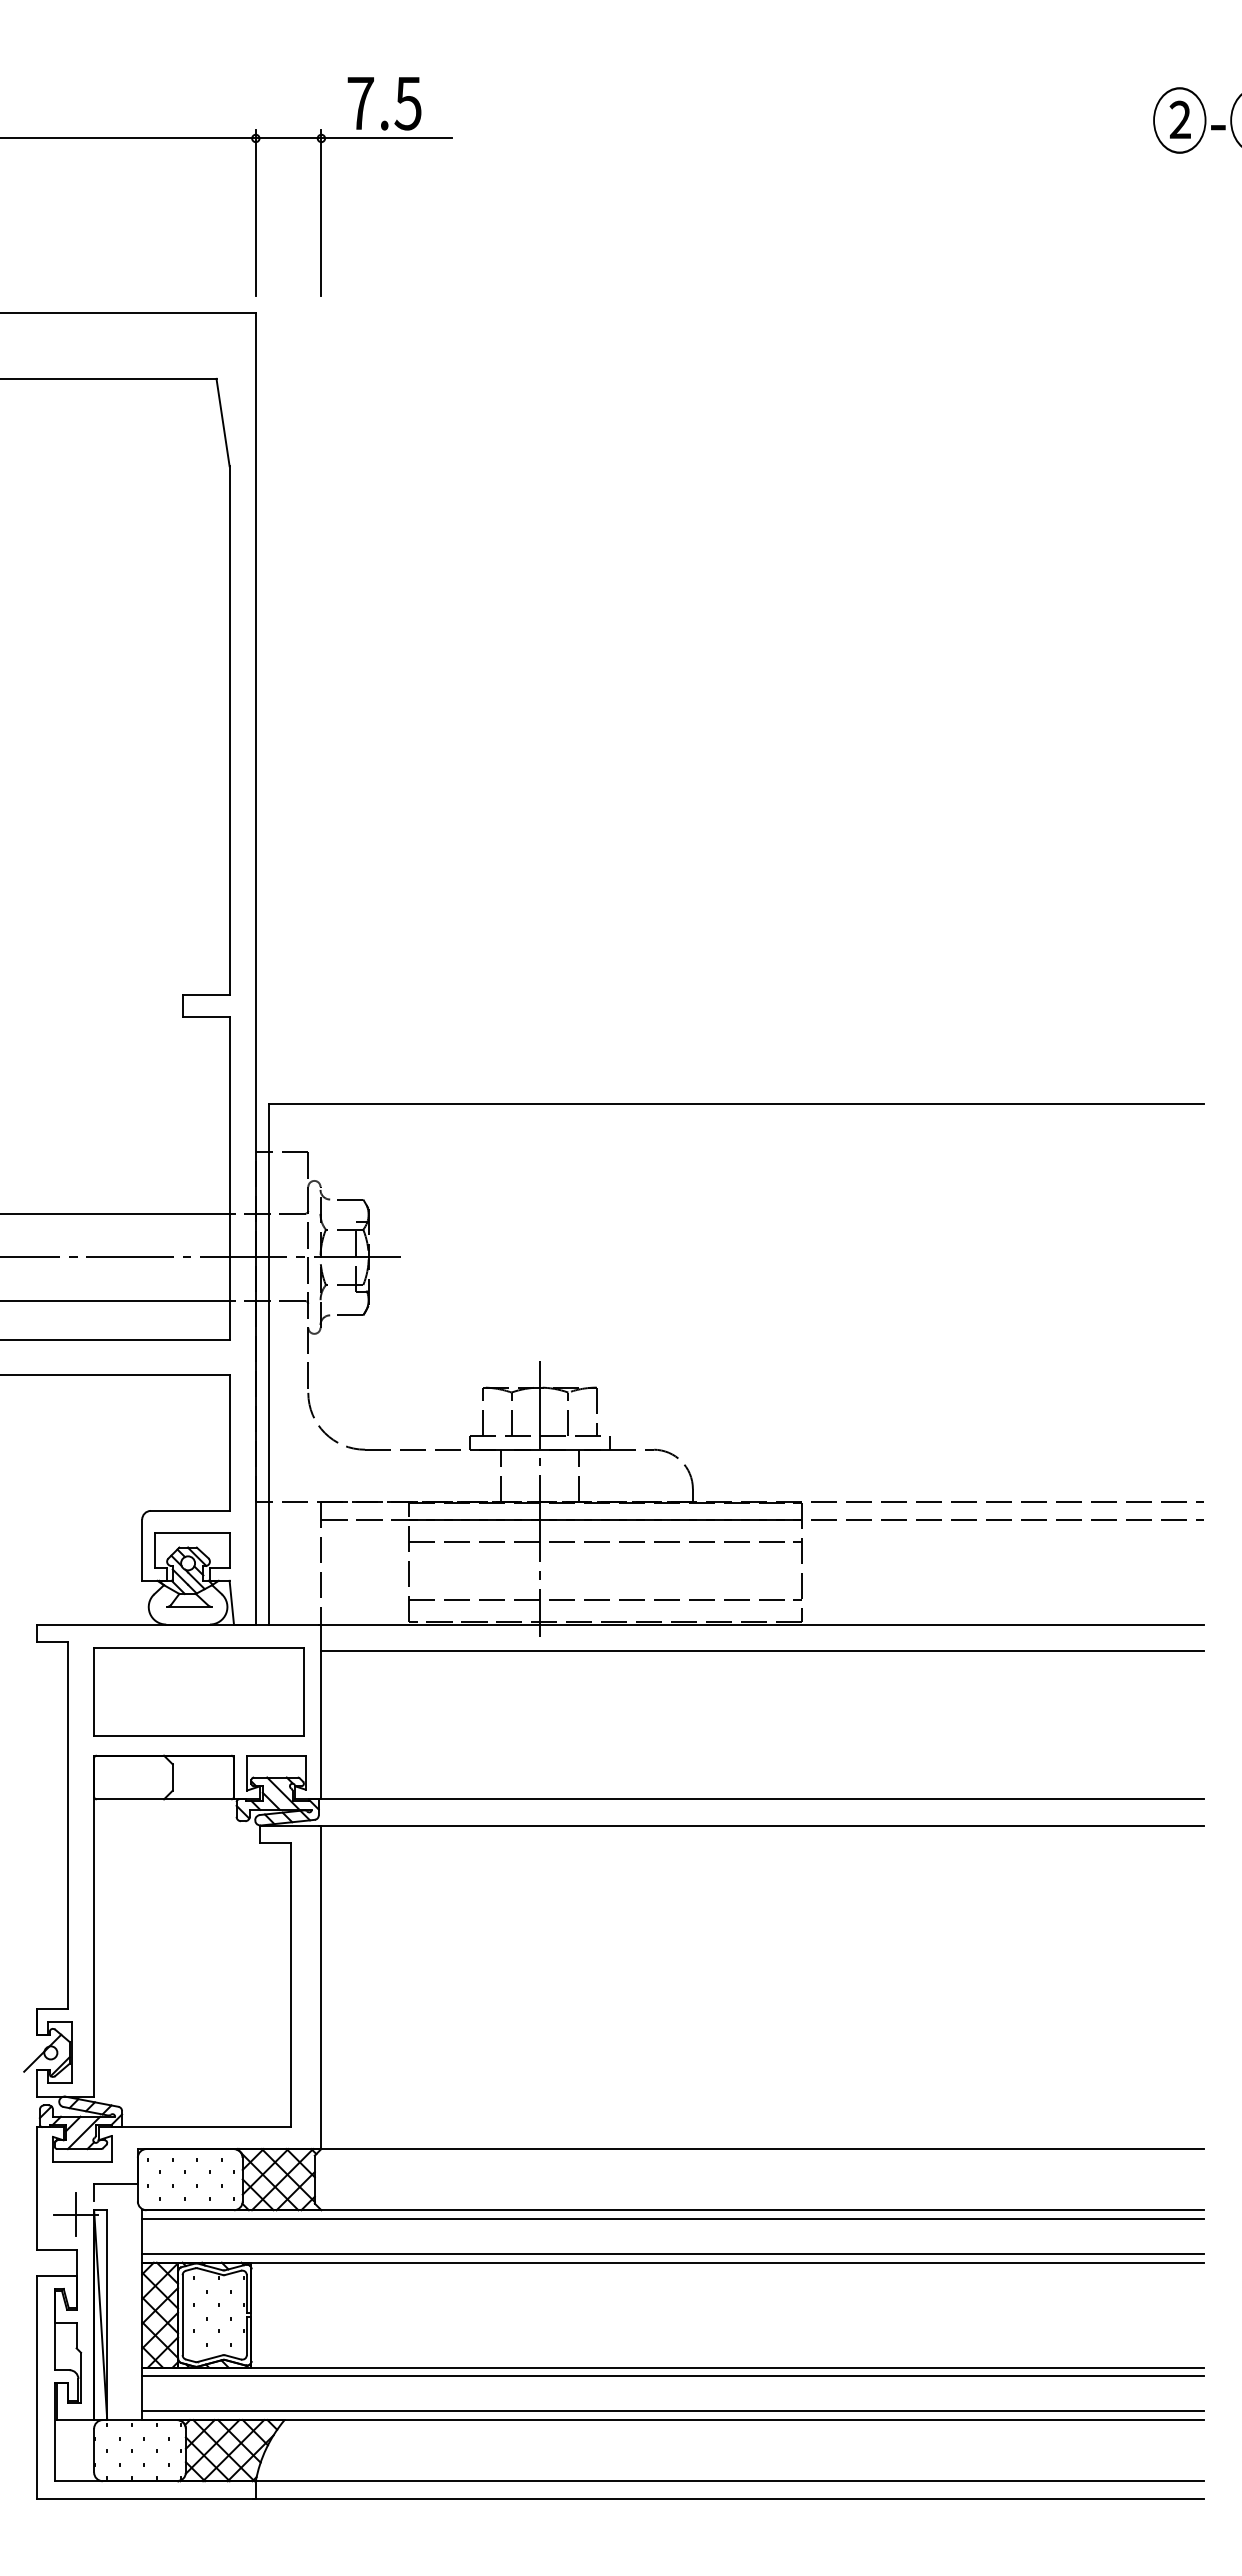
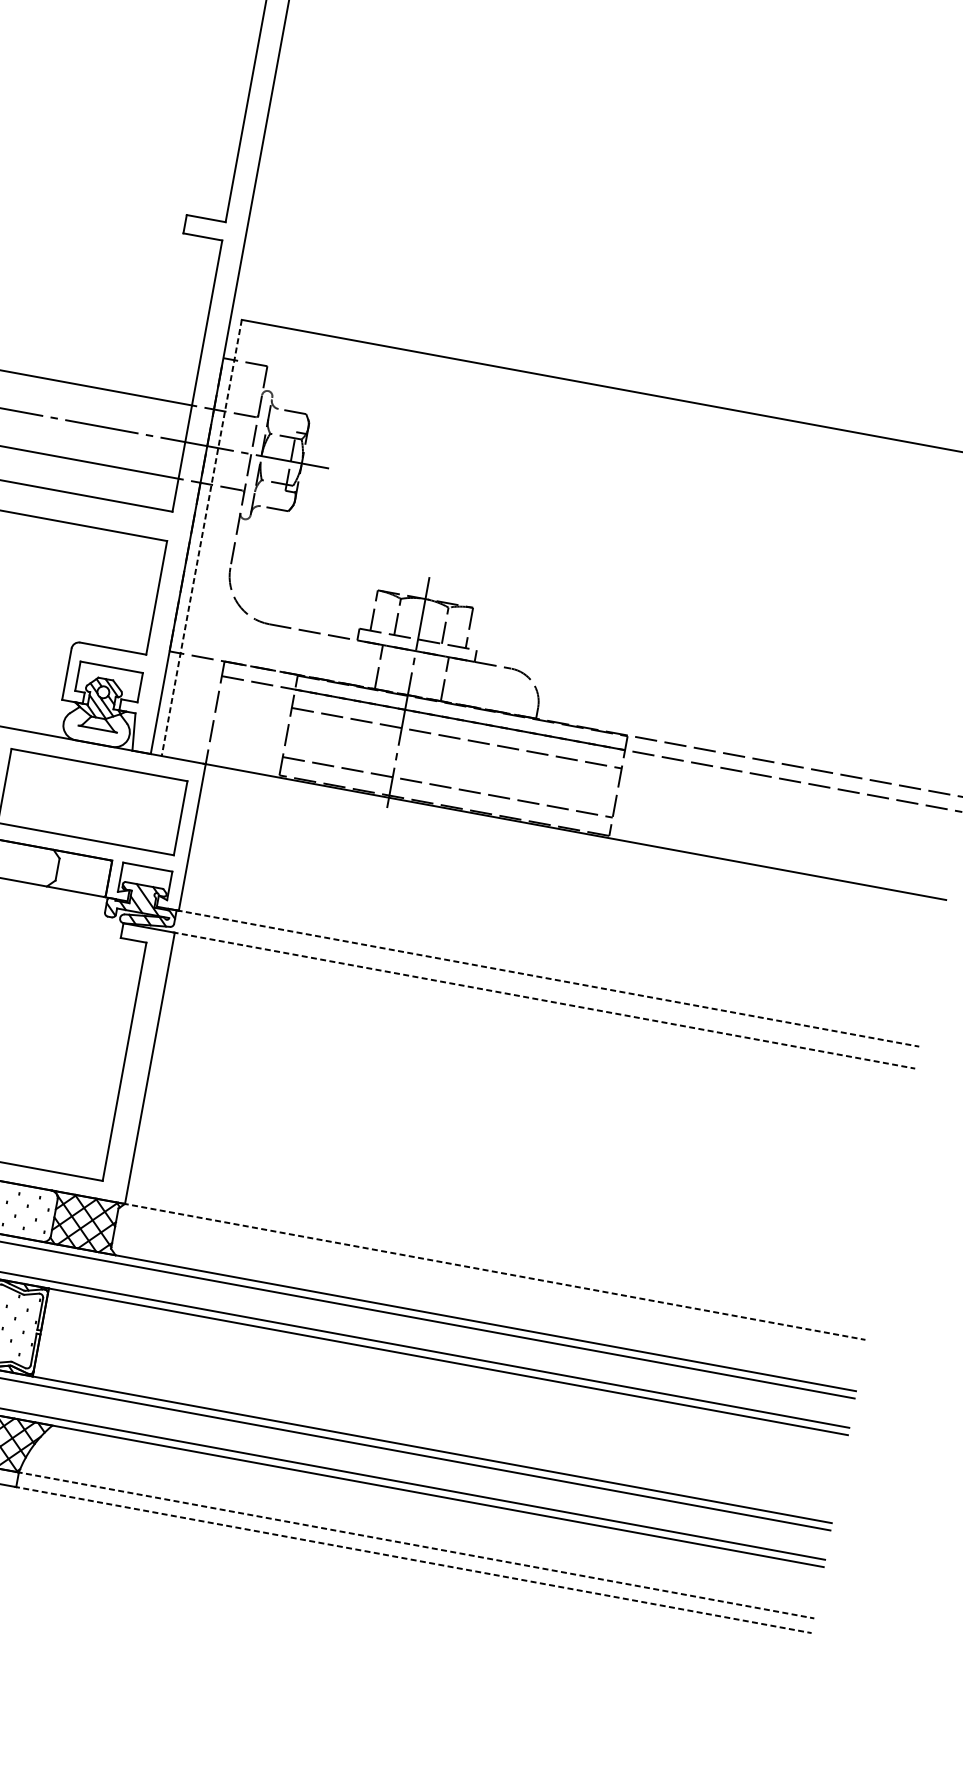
line: (268, 1364) -> (201, 537), solid -> dashed
line: (762, 1650) -> (571, 853), removed
line: (761, 1799) -> (547, 978), solid -> dashed
line: (761, 1825) -> (543, 1000), solid -> dashed
line: (761, 2149) -> (494, 1272), solid -> dashed
line: (728, 2481) -> (415, 1545), solid -> dashed
line: (728, 2498) -> (412, 1559), solid -> dashed

